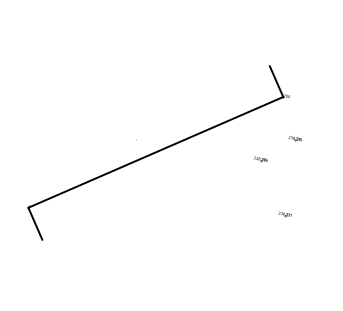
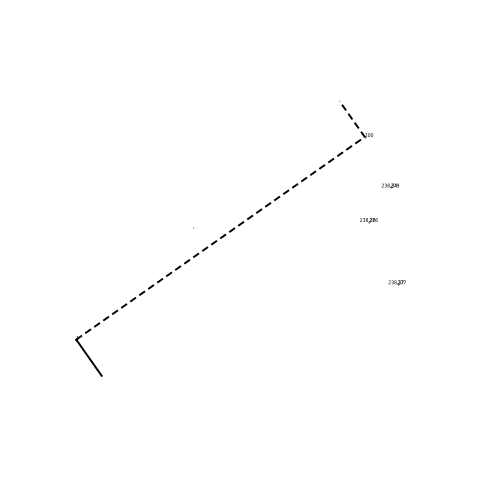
line: (171, 145) -> (238, 225), solid -> dashed
part: (260, 159) -> (368, 220), moved

